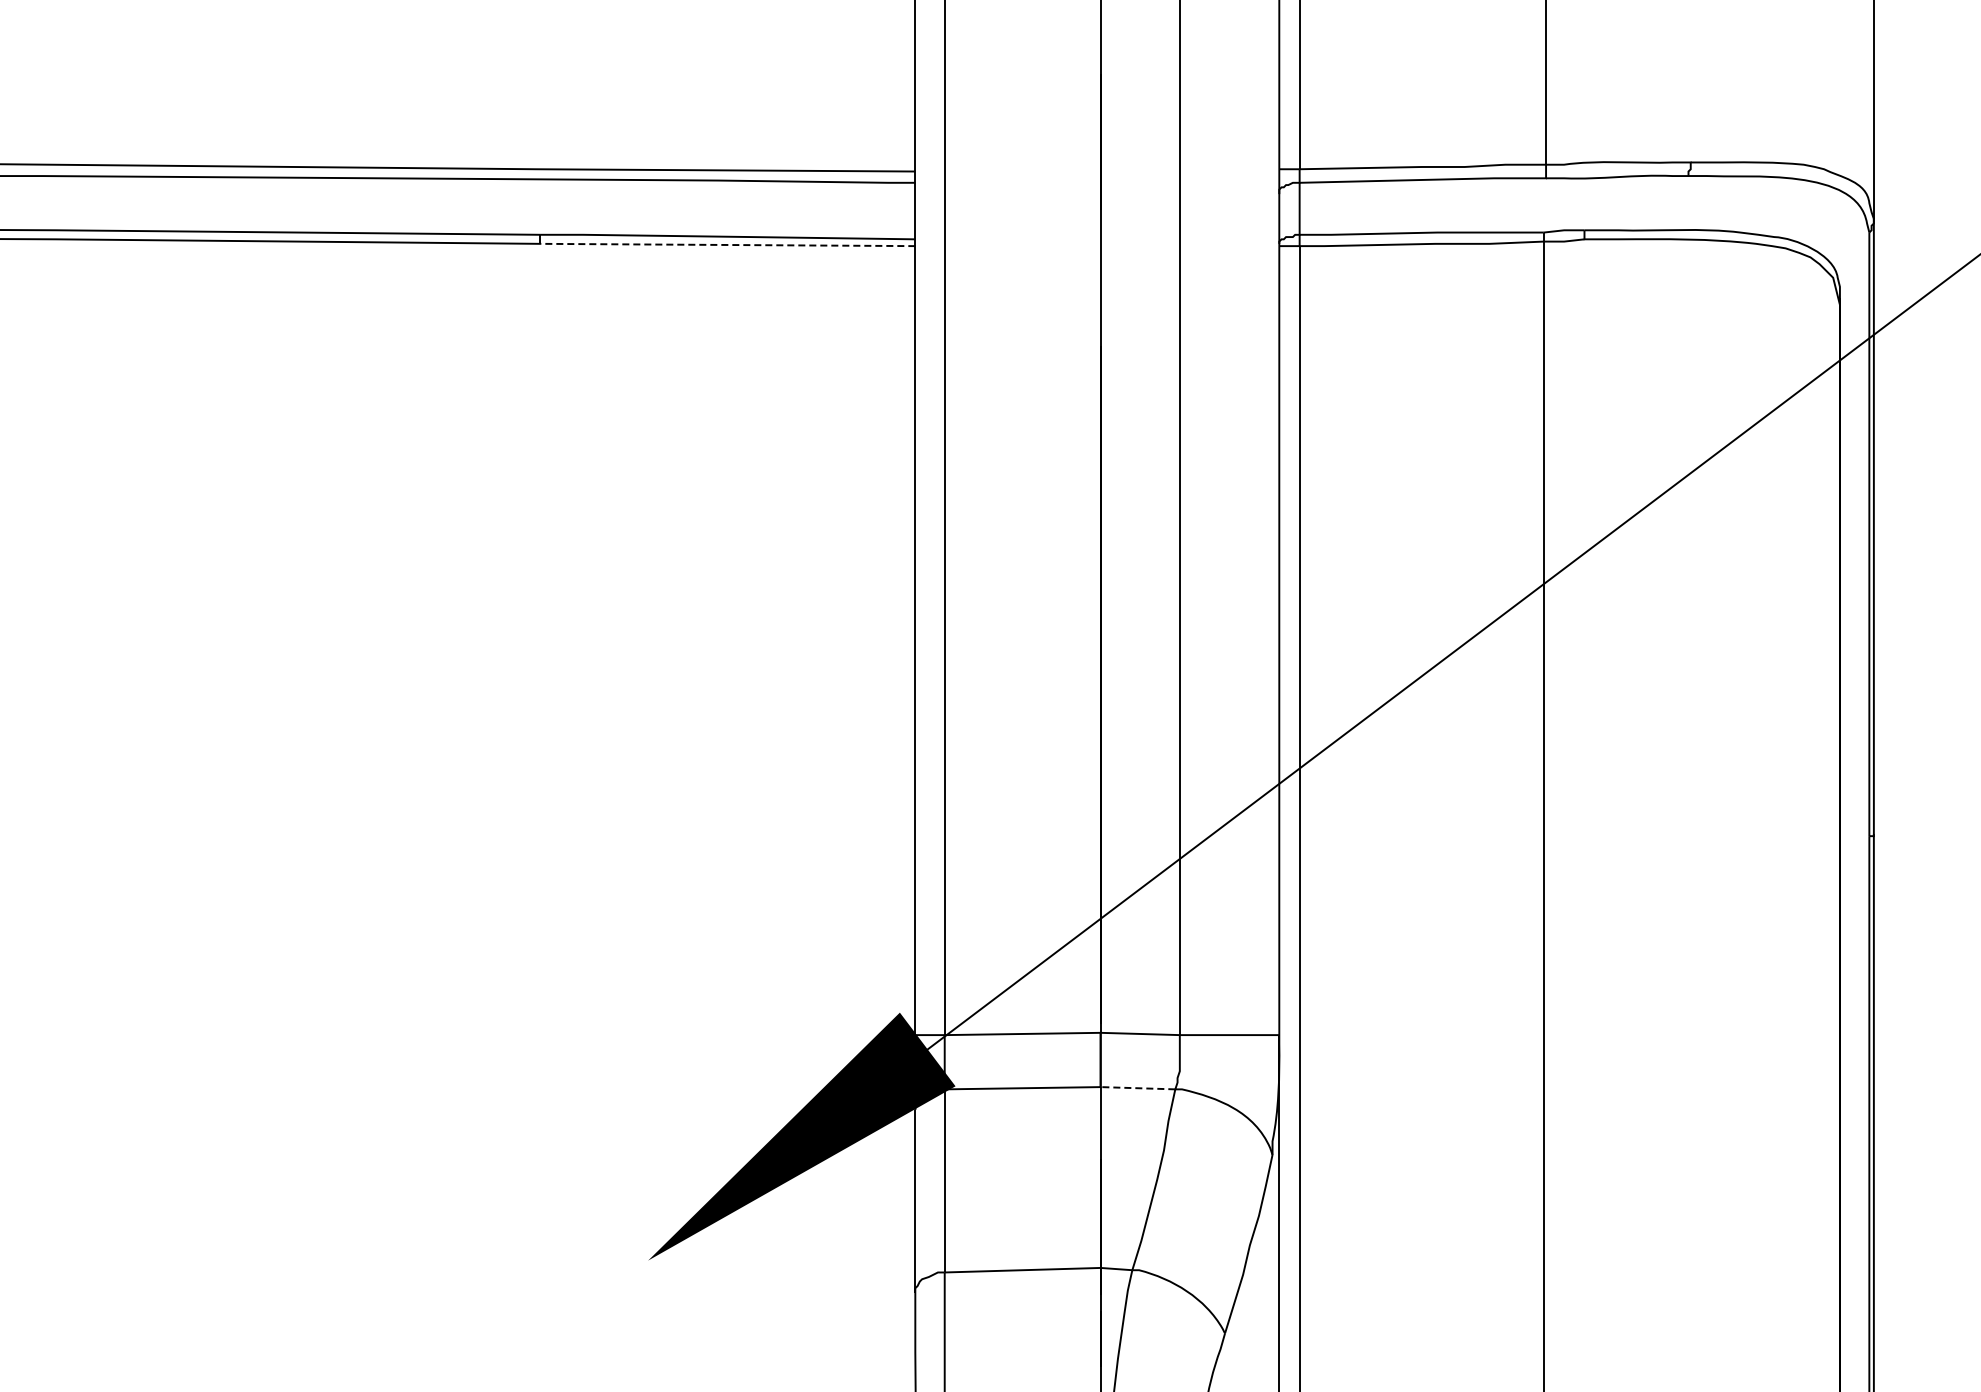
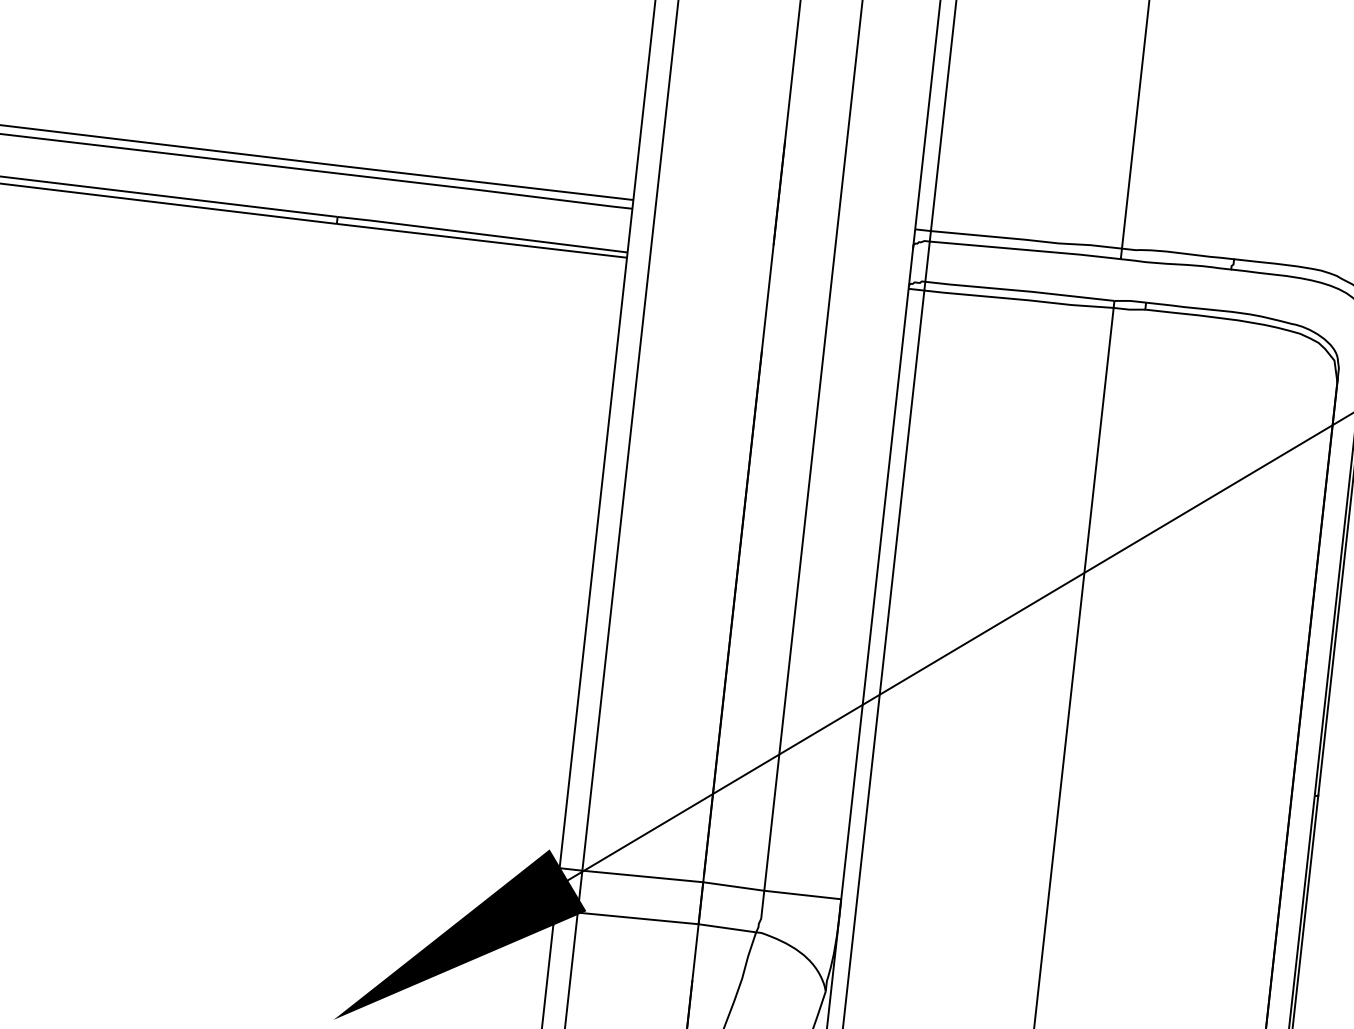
line: (727, 244) -> (481, 240), dashed -> solid
line: (1137, 1088) -> (726, 928), dashed -> solid

